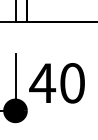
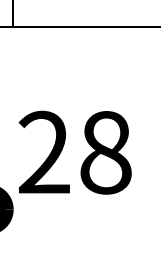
text: (57, 83) -> (74, 153), 40 -> 28

